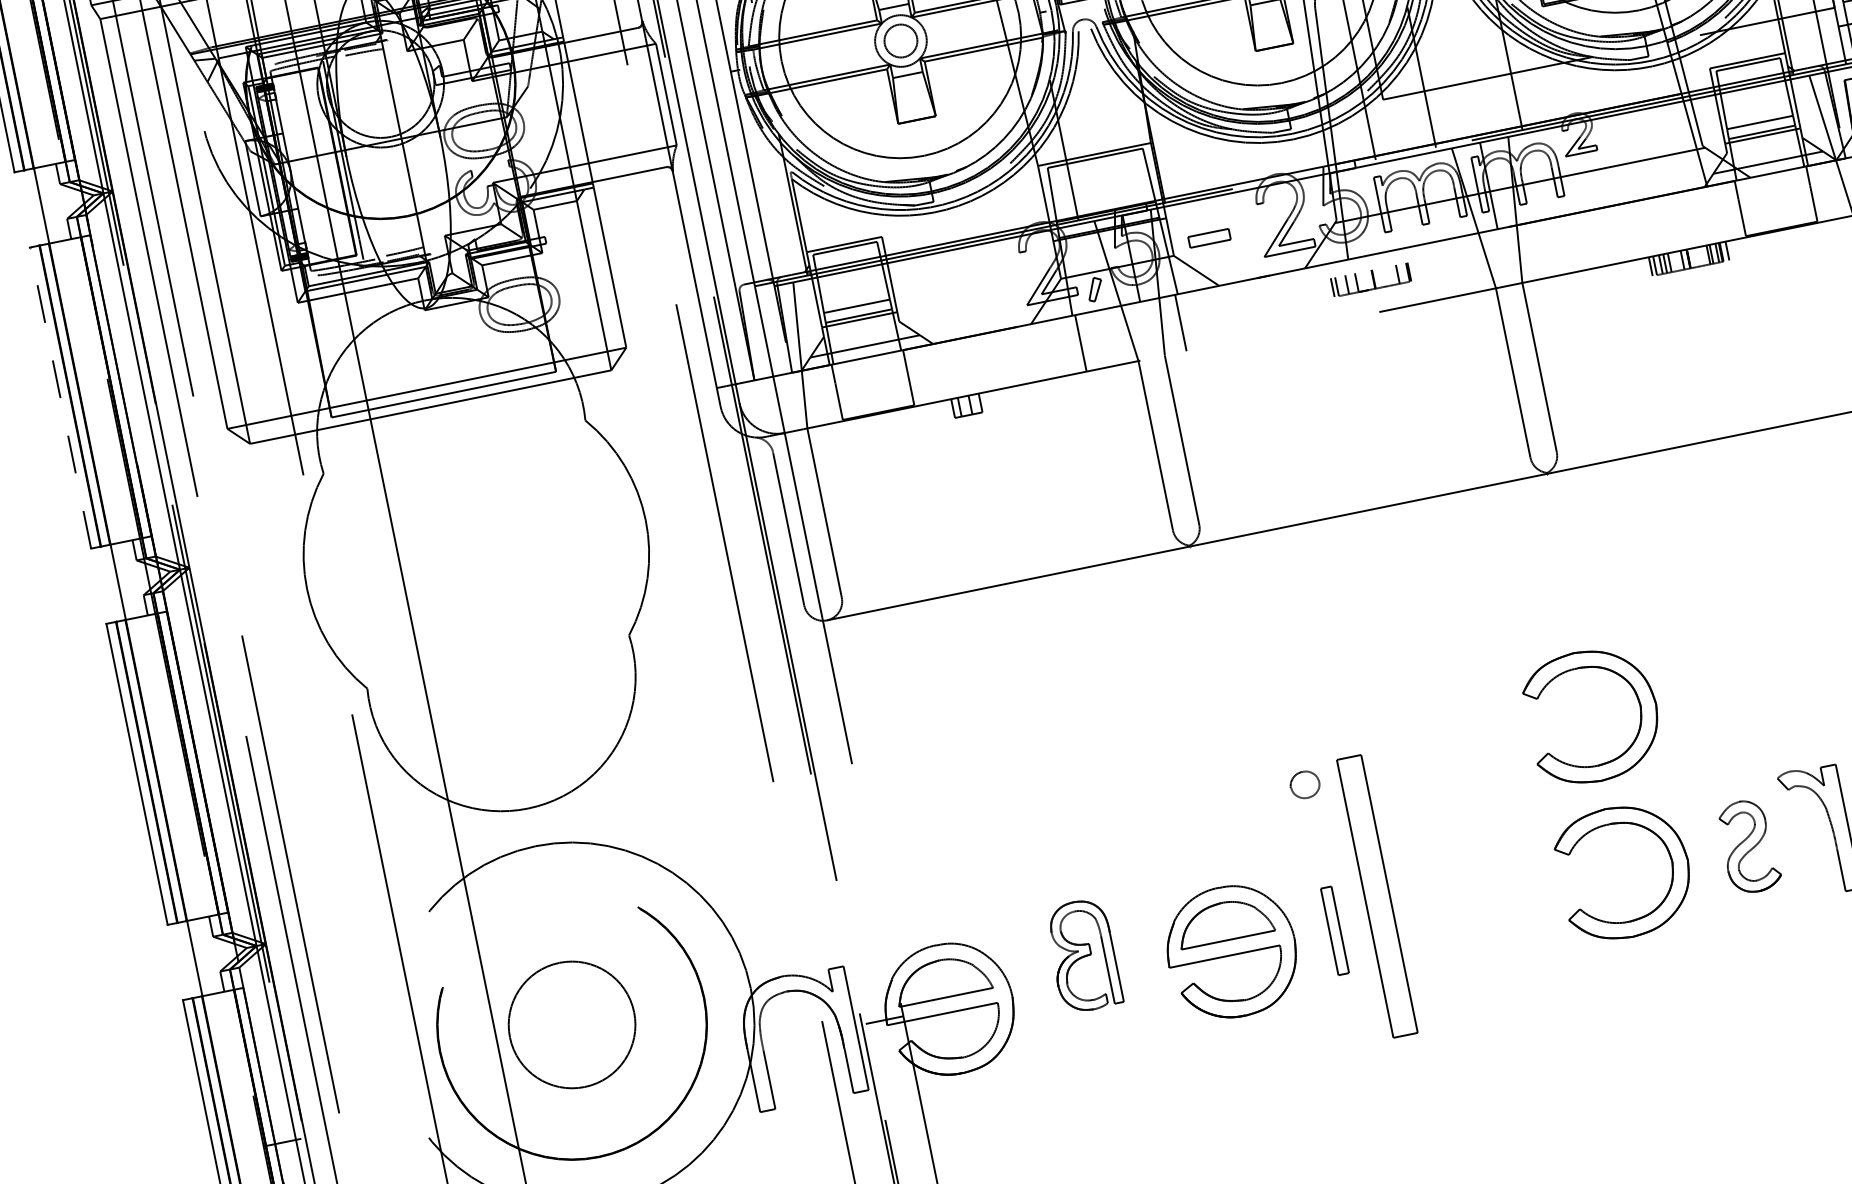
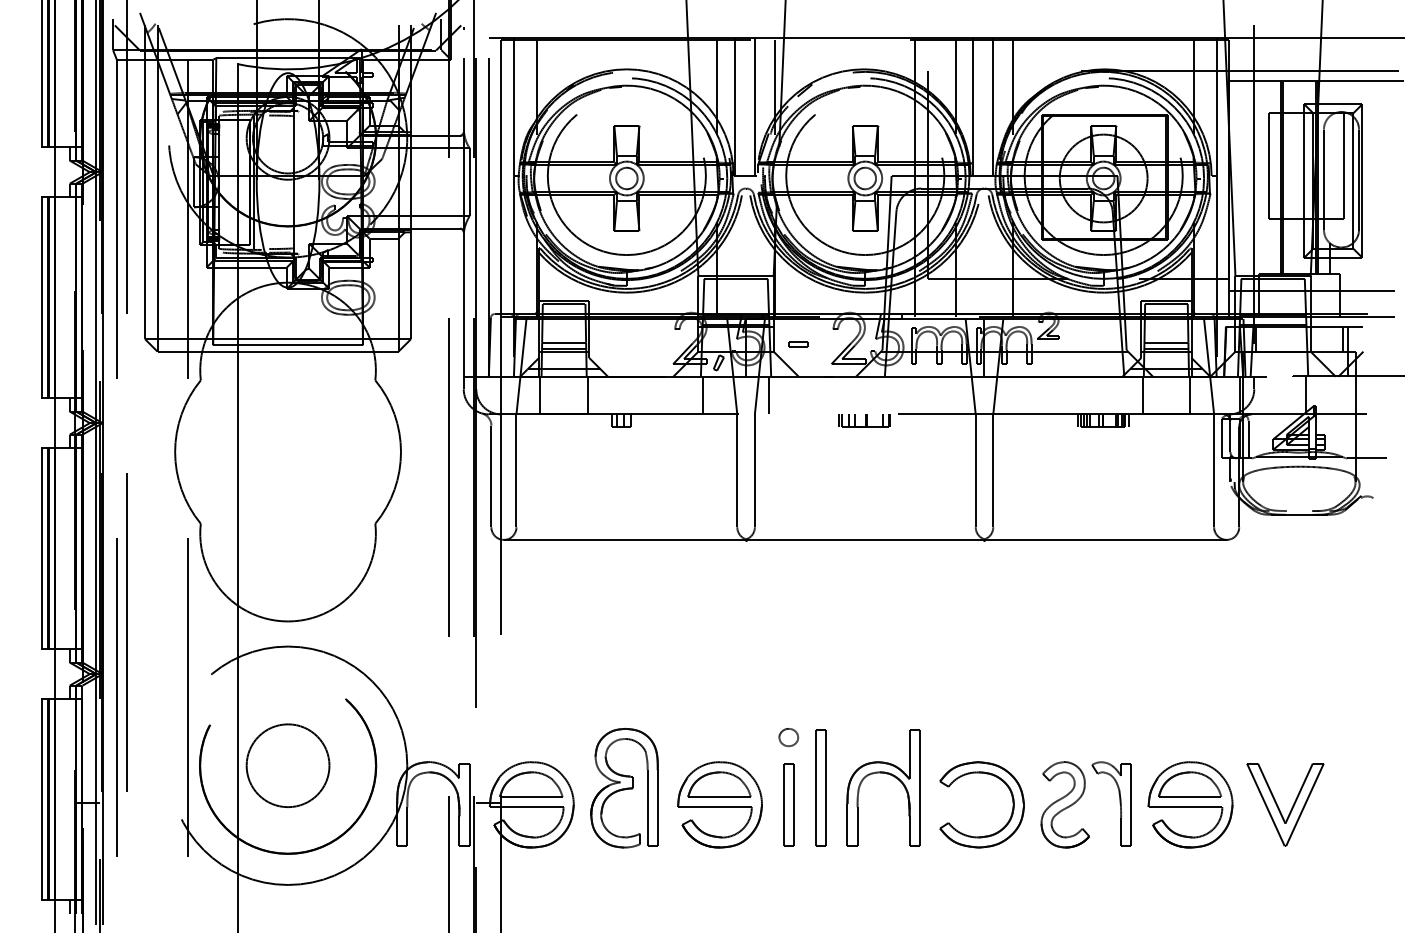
part: (1208, 237) -> (798, 344), size x0.71
part: (1370, 279) -> (864, 420), moved
line: (60, 397) -> (42, 297), dashed -> solid
part: (1590, 669) -> (986, 670), removed
part: (1304, 784) -> (788, 737), moved
part: (1748, 846) -> (1064, 804), size x1.43
part: (1472, 855) -> (886, 774), added
part: (1377, 895) -> (820, 787), size x0.62
part: (1334, 930) -> (788, 804), size x1.43
part: (1083, 954) -> (624, 787), size x1.67

